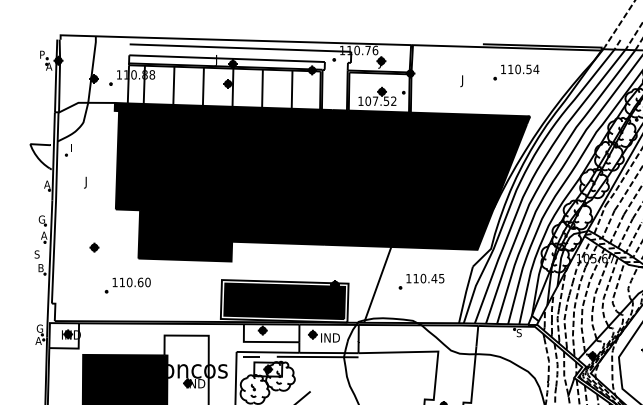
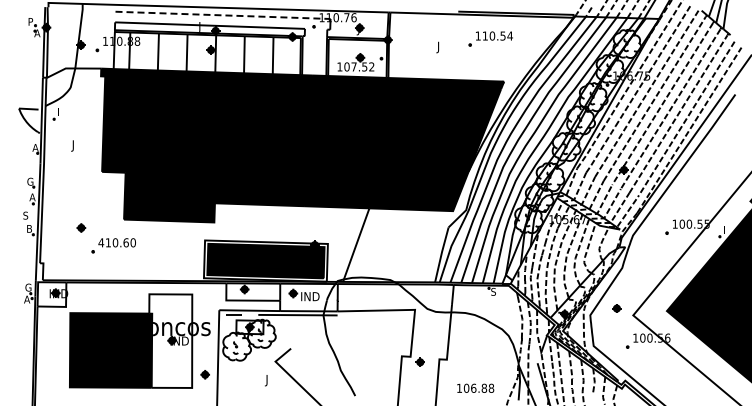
line: (240, 48) -> (223, 15), solid -> dashed
part: (94, 247) -> (81, 227), moved
part: (421, 281) -> (398, 241), removed
text: (115, 282) -> (101, 242), 110.60 -> 410.60

